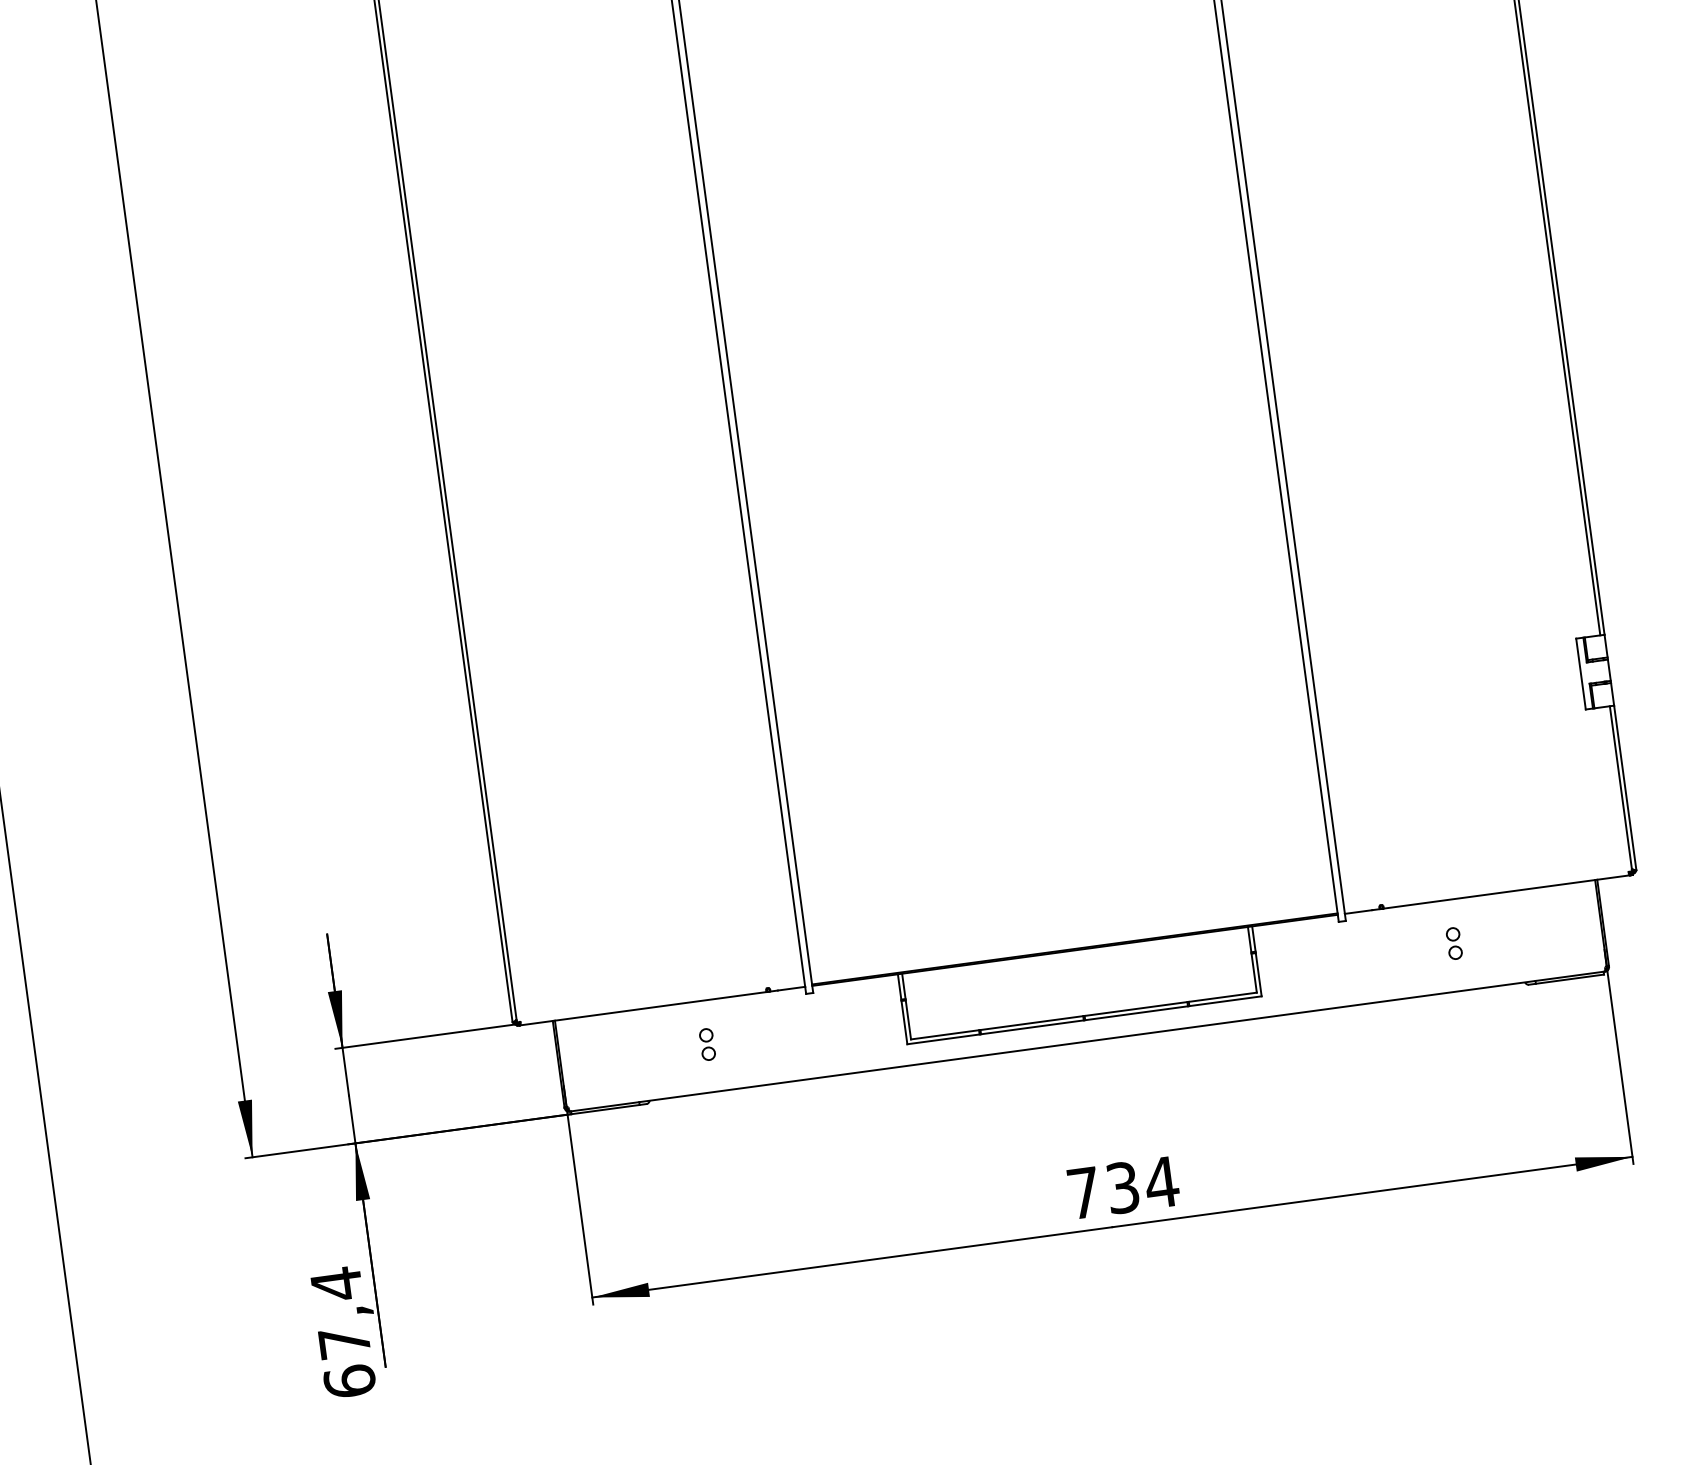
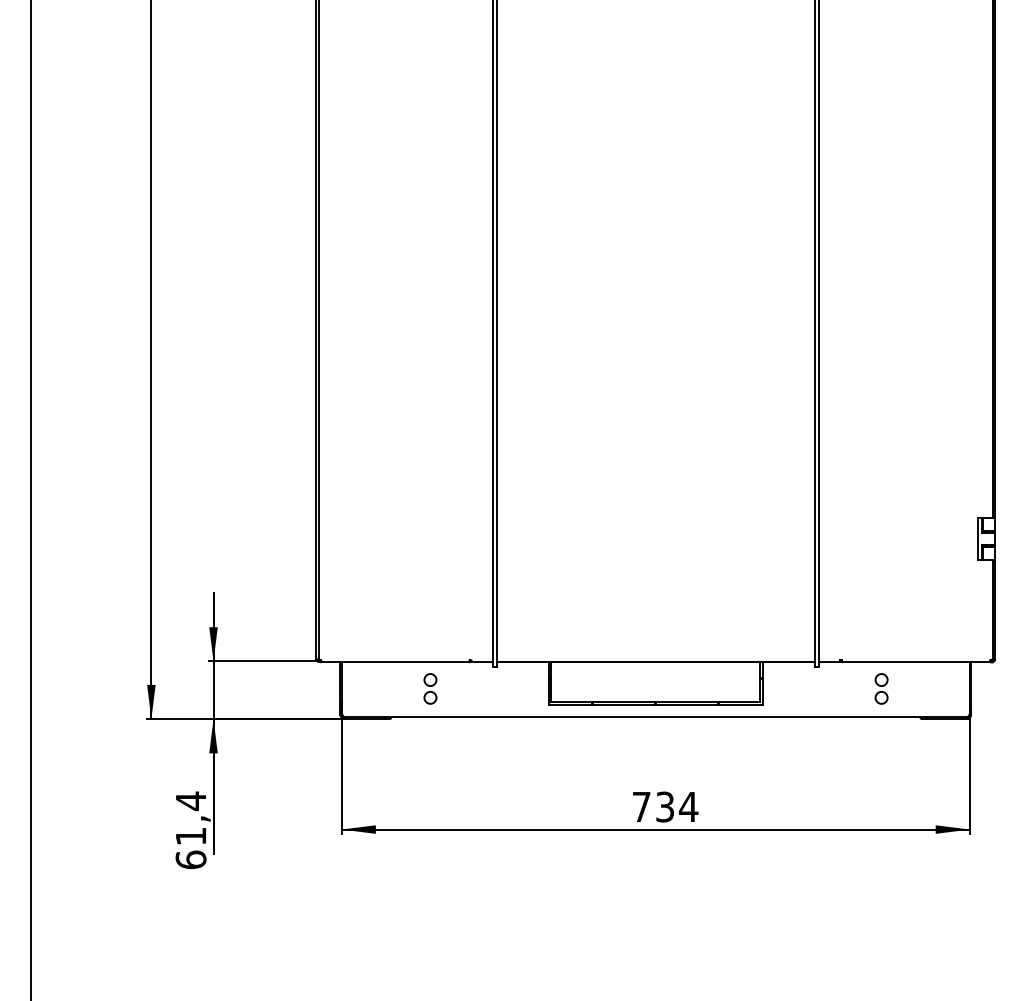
part: (1452, 943) -> (880, 688), size x1.6
part: (706, 1044) -> (429, 688), size x1.6
text: (343, 1342) -> (190, 836), 67,4 -> 61,4

